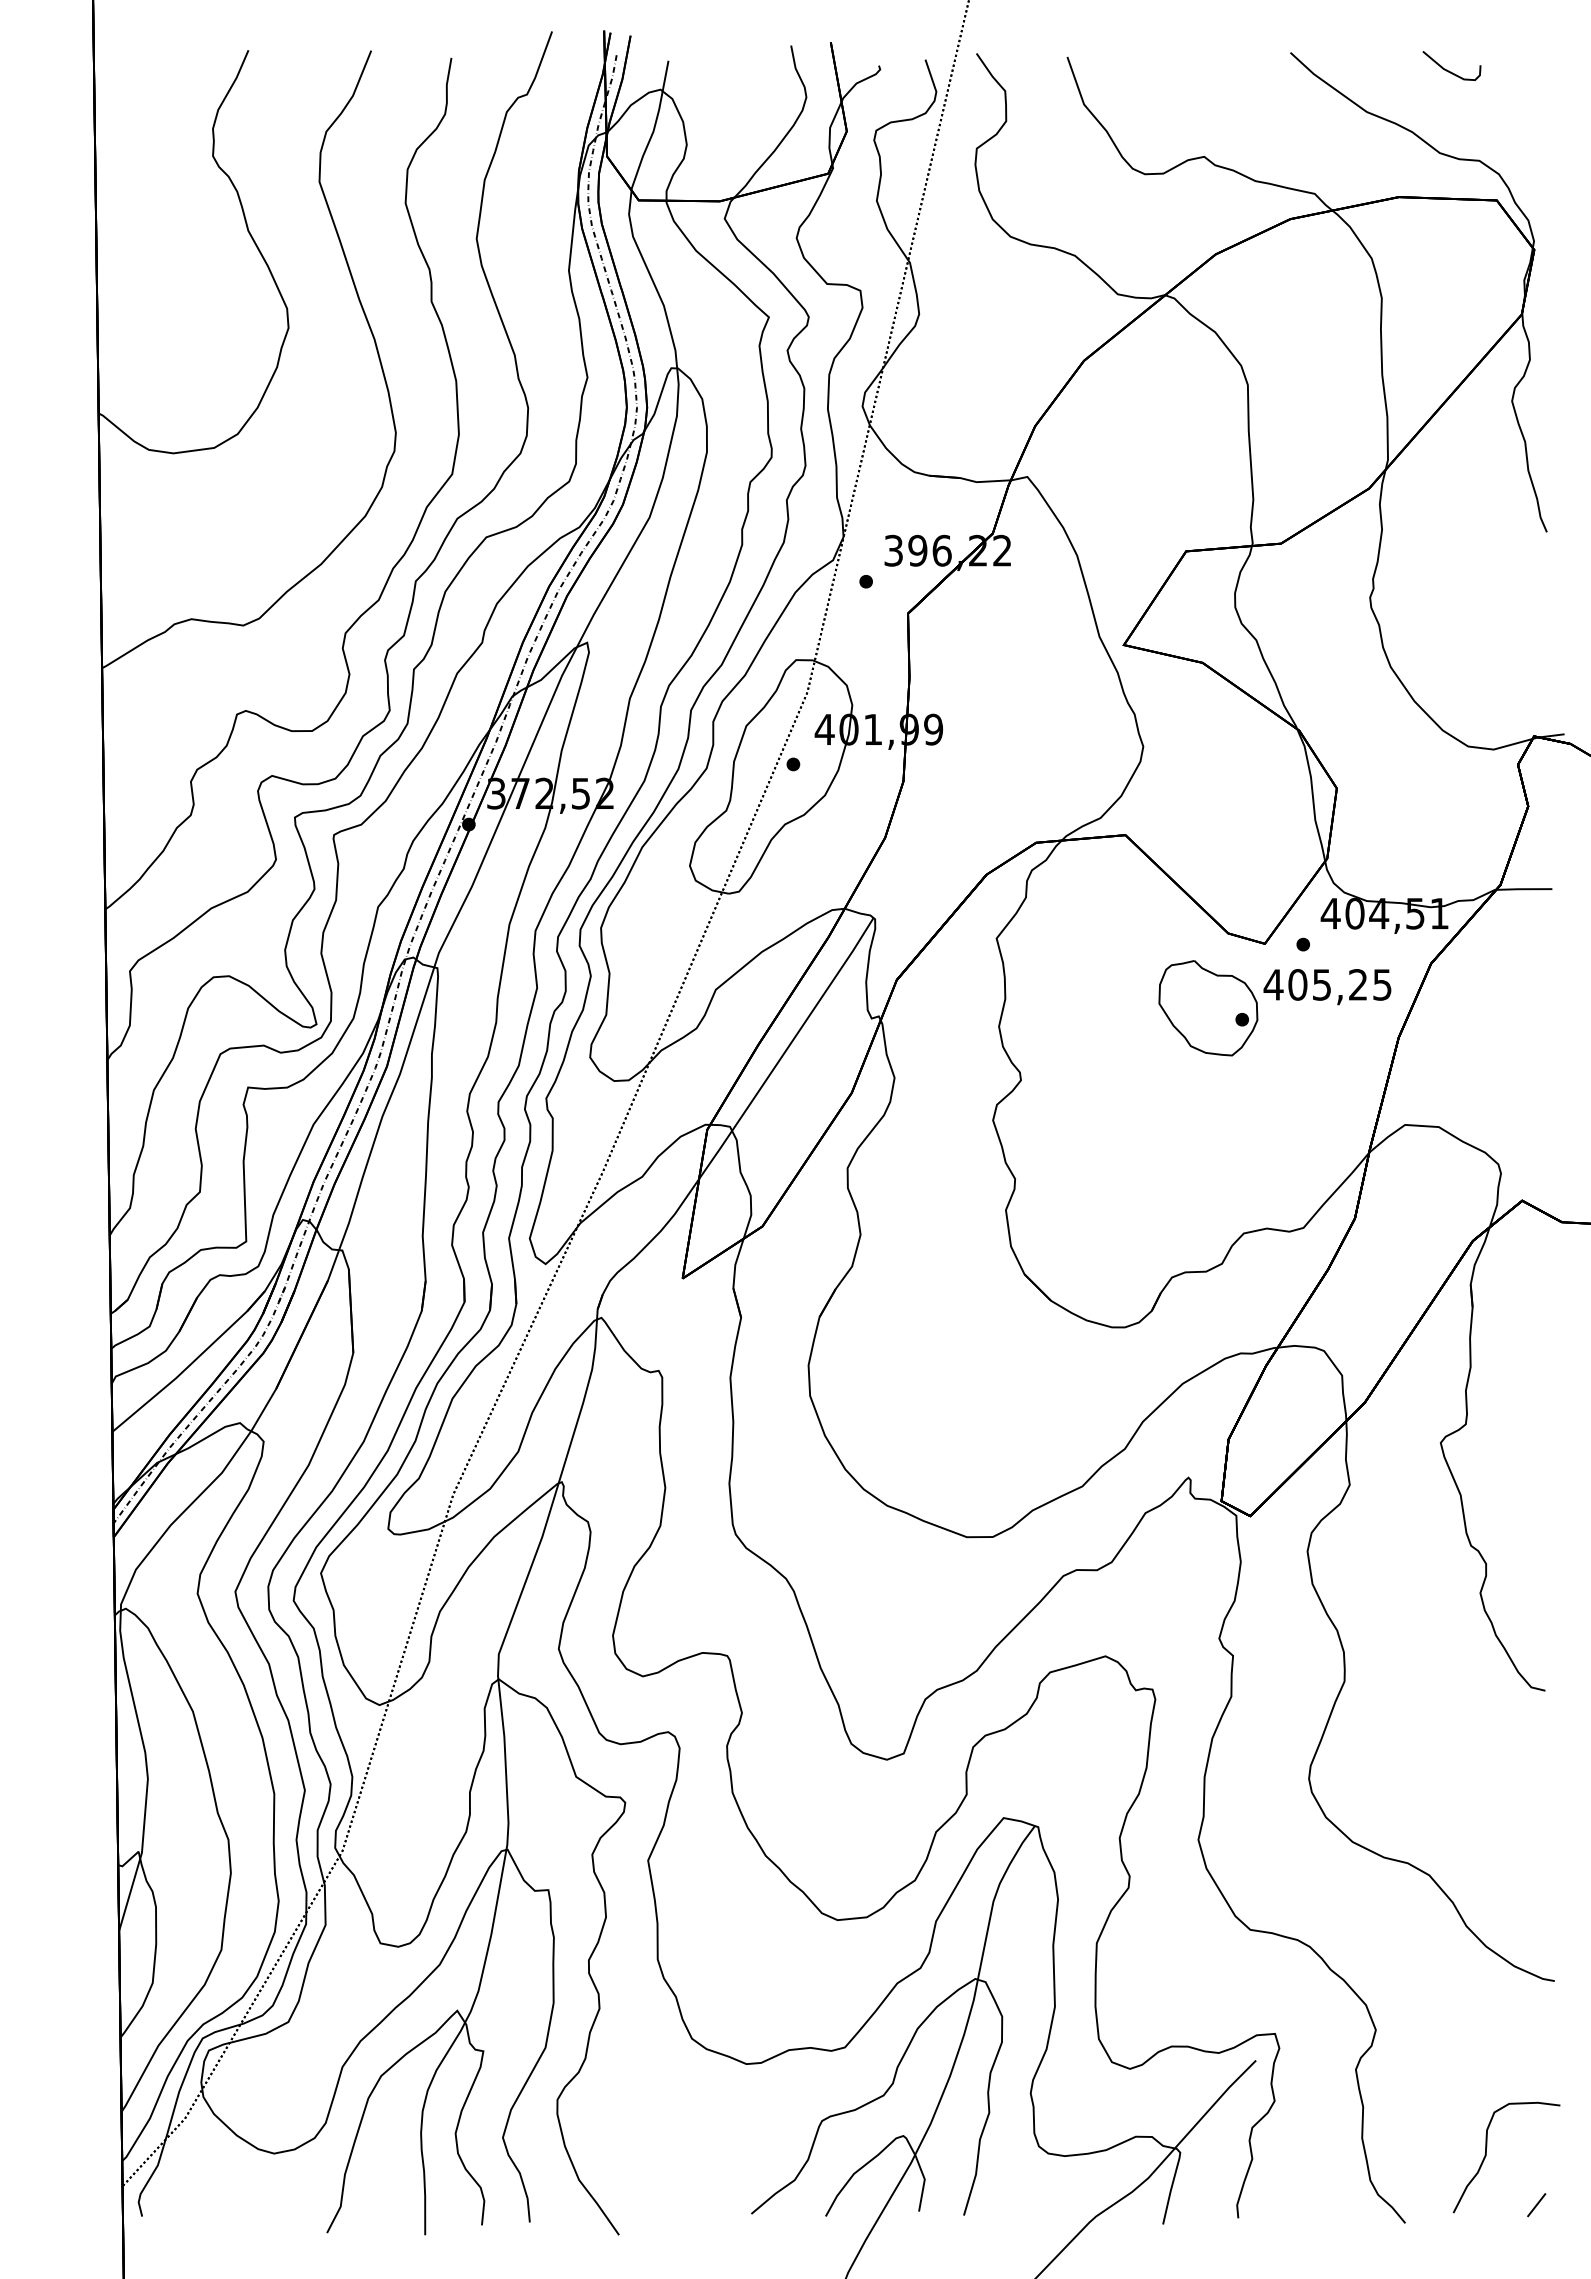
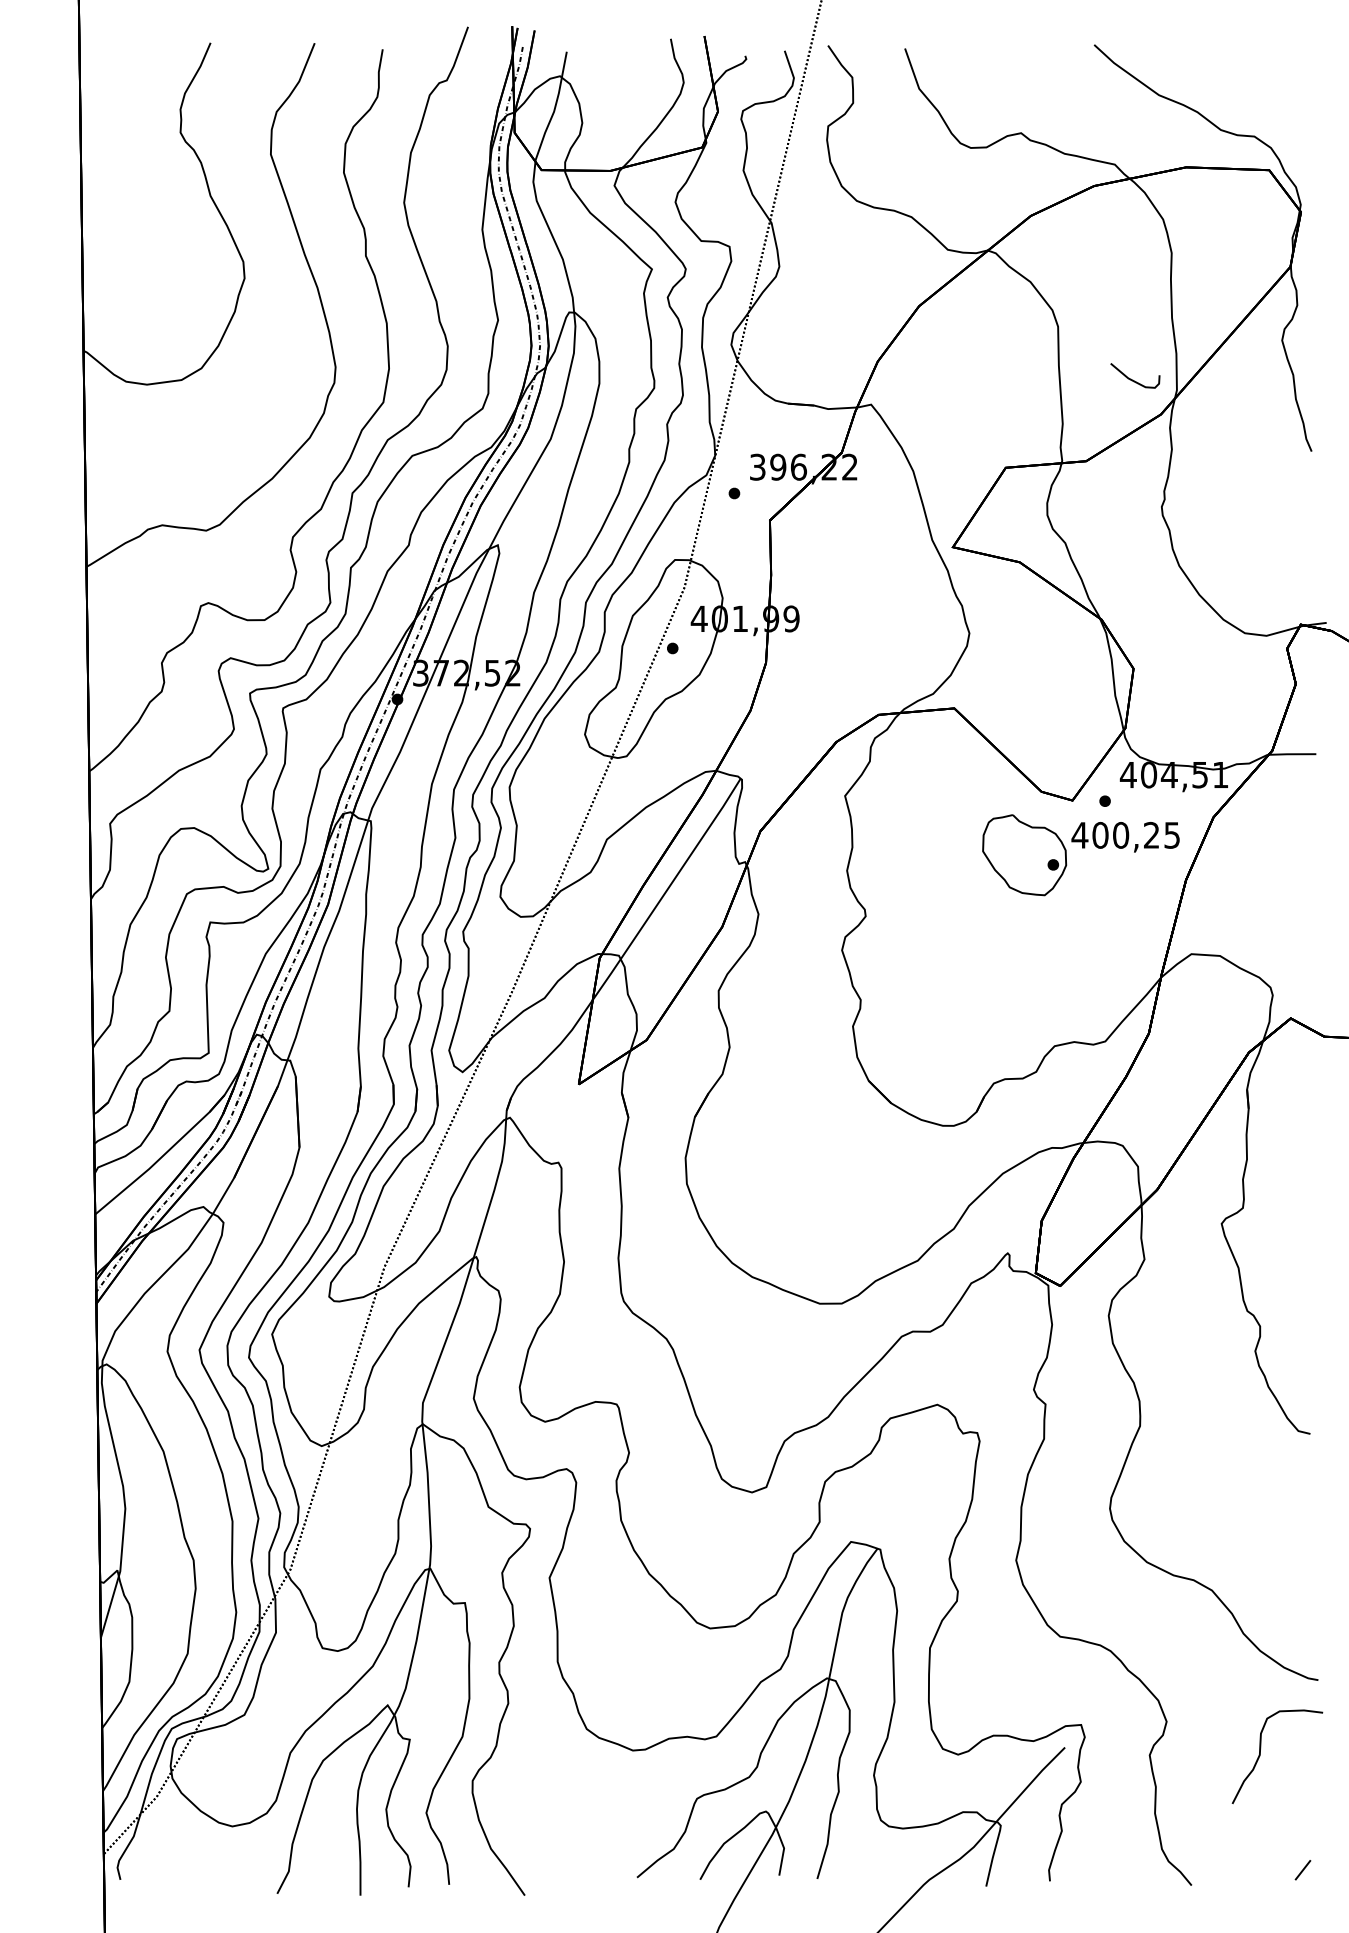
curve: (1449, 70) -> (1133, 379), moved
text: (1321, 984) -> (1120, 835), 405,25 -> 400,25
curve: (1486, 2156) -> (1260, 1755), moved

